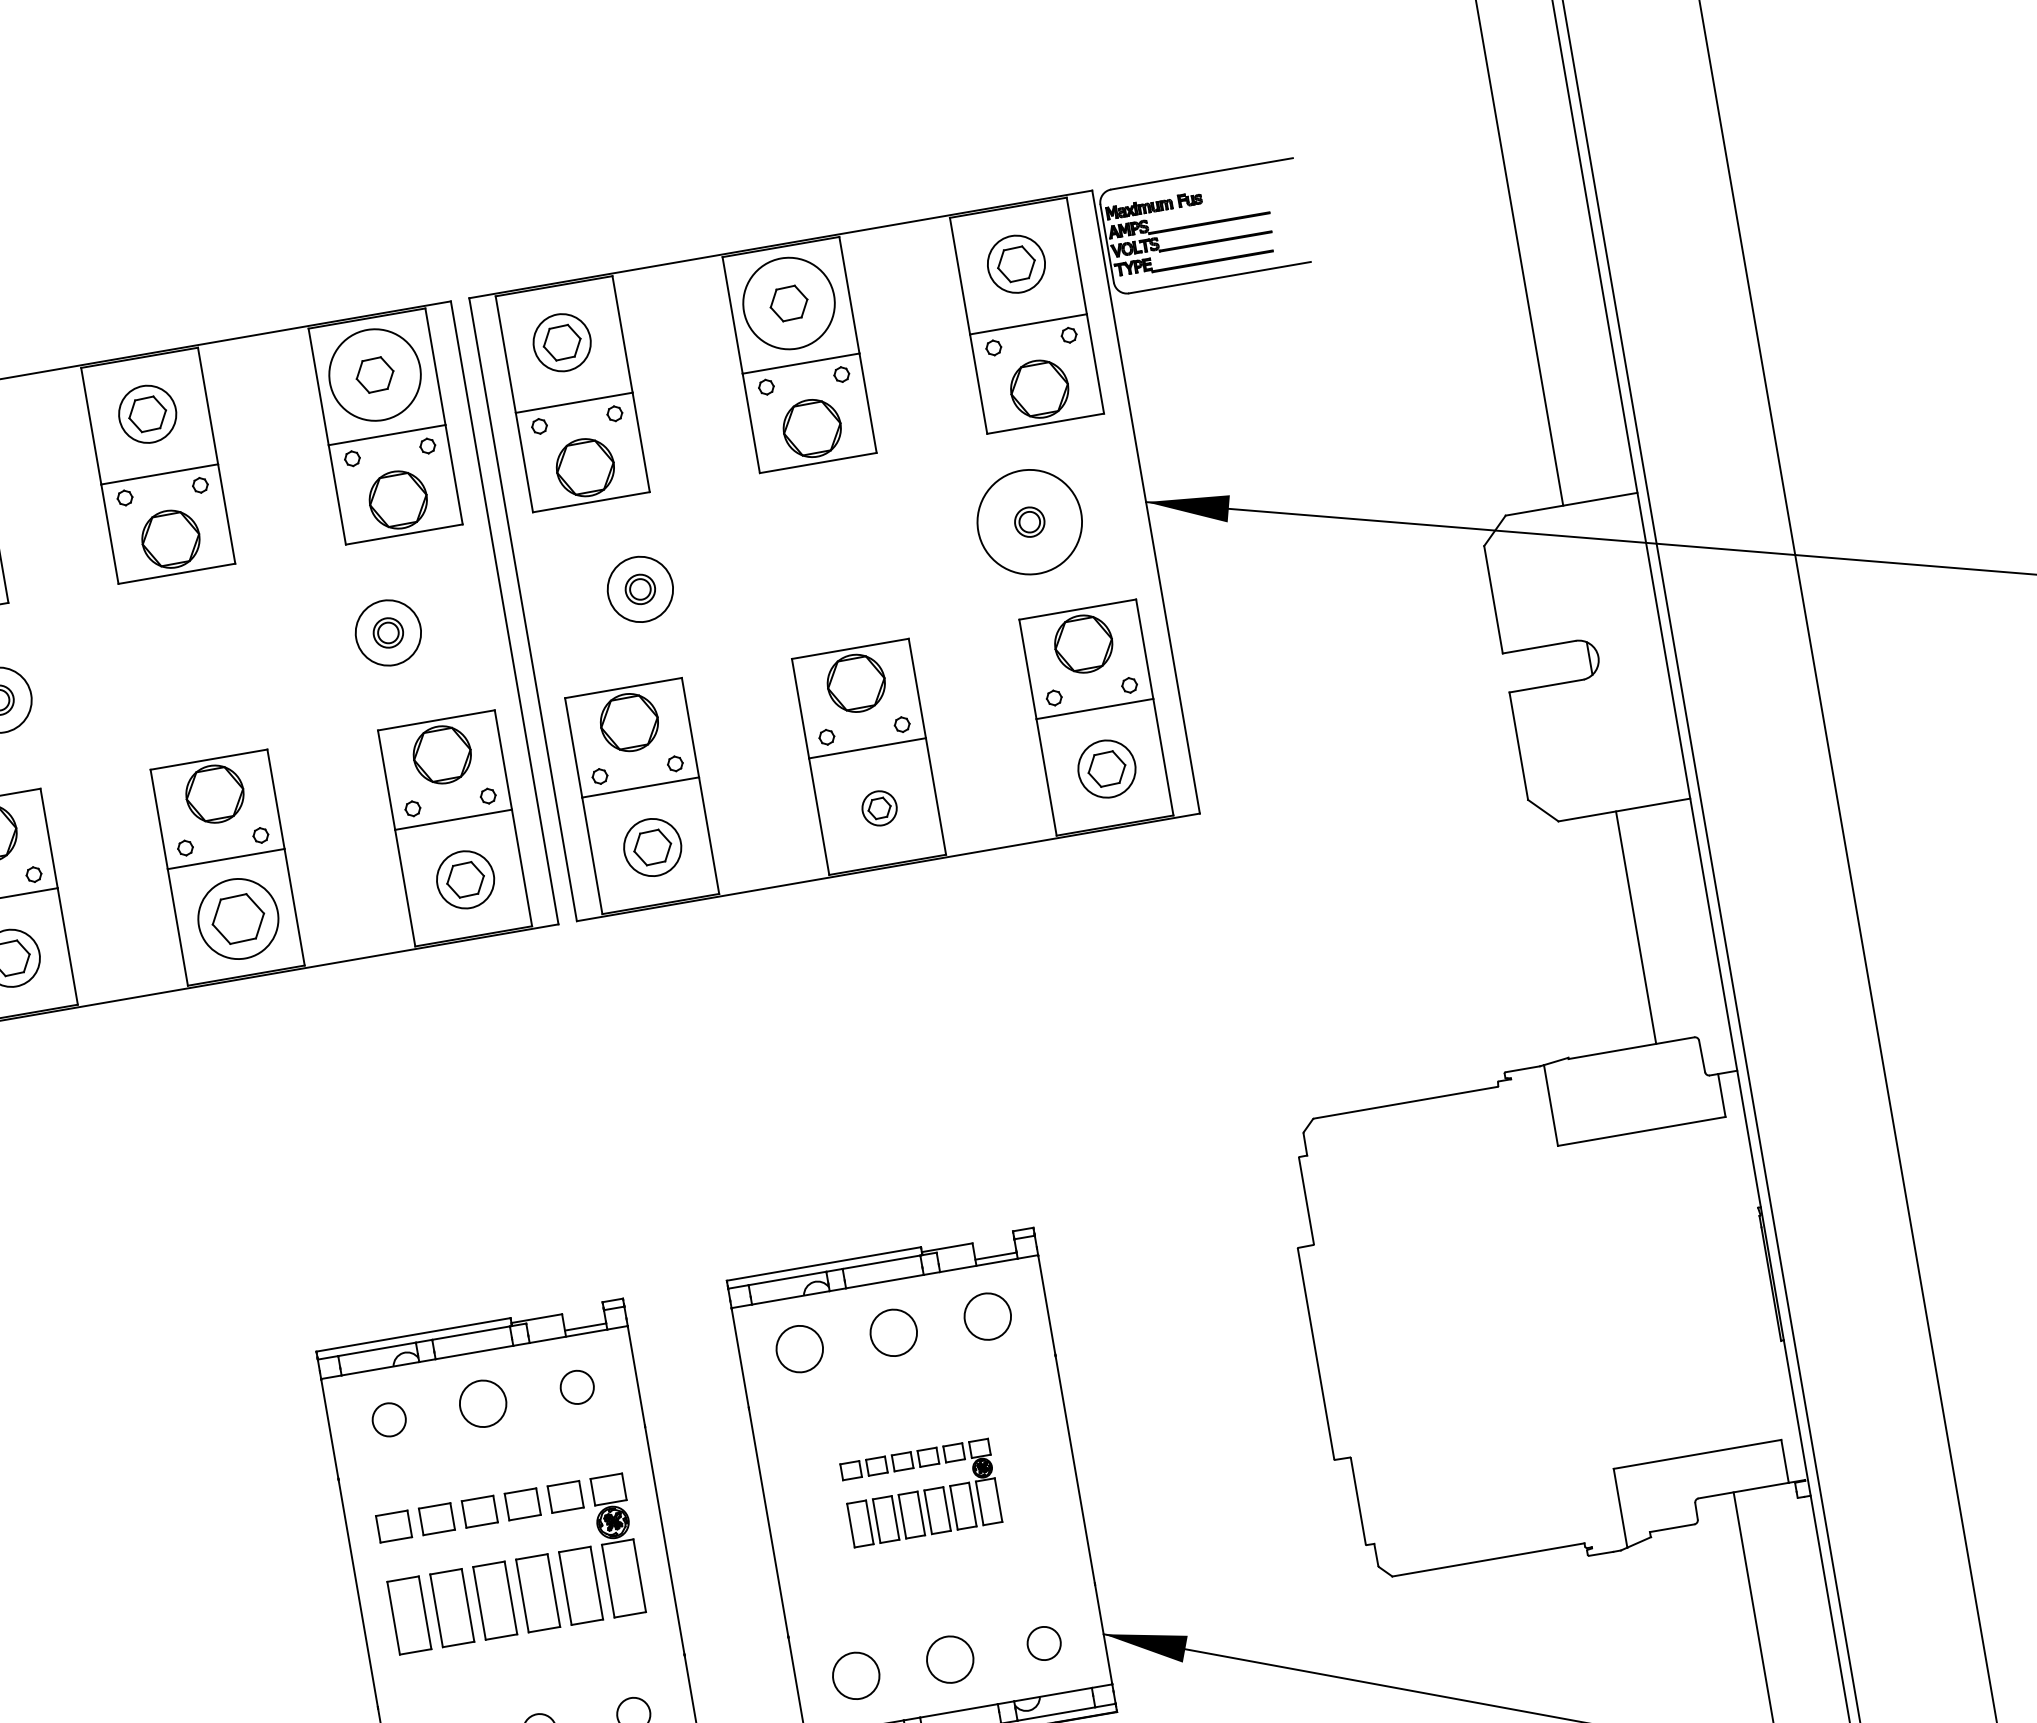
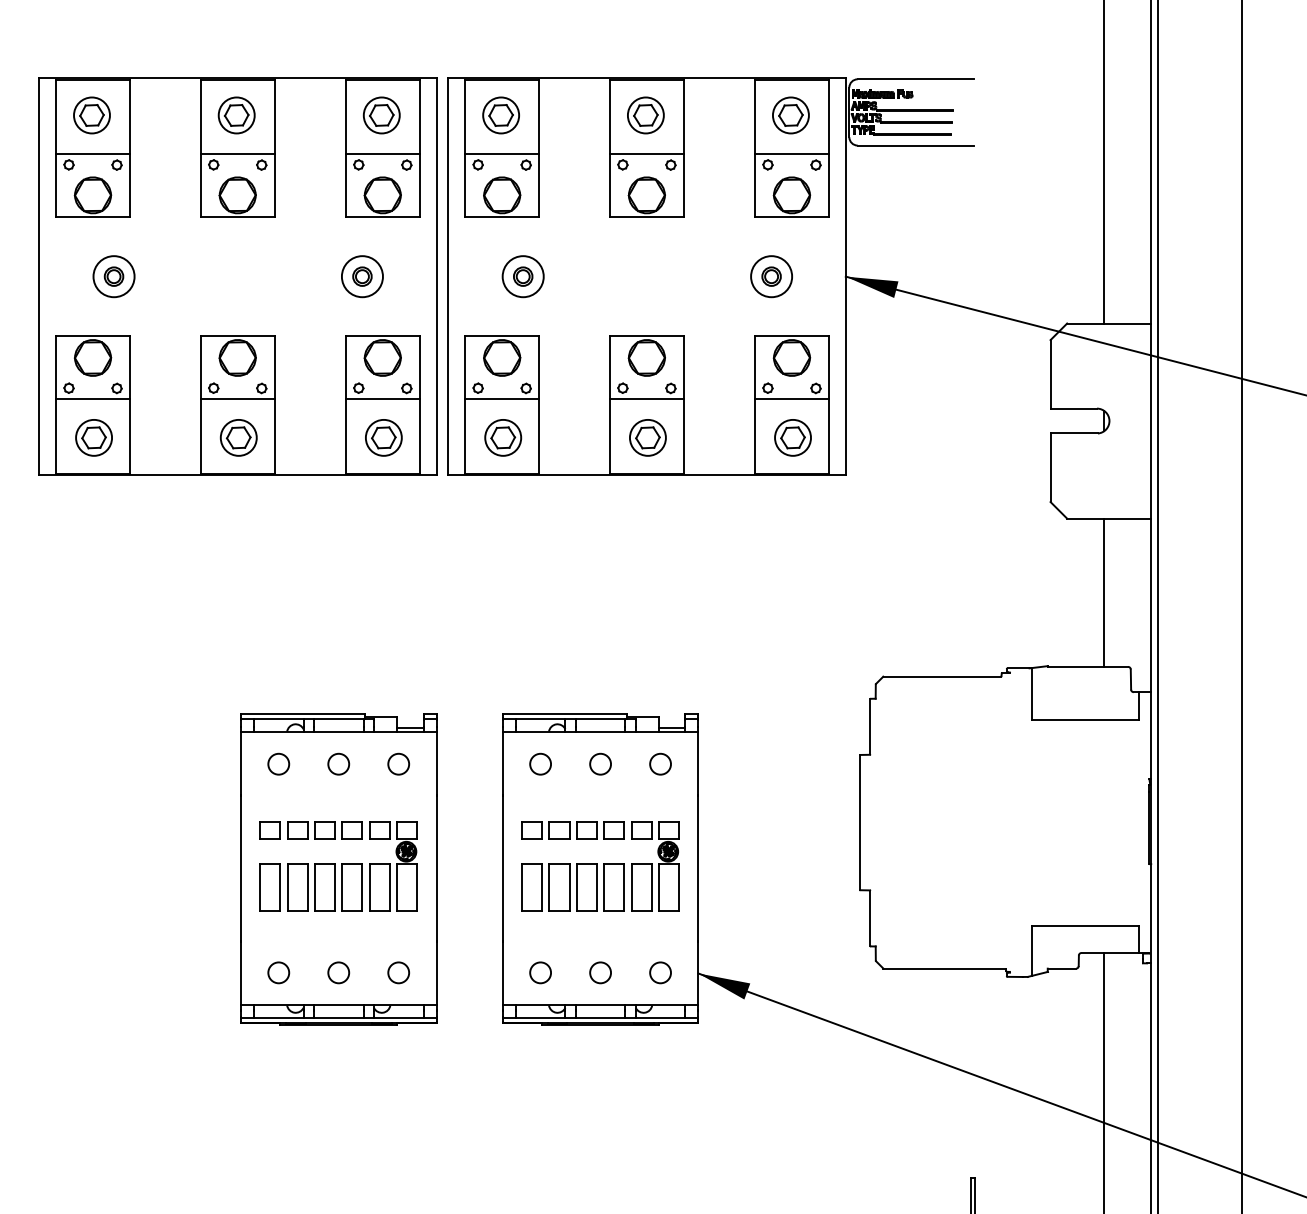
circle: (788, 303) -> (645, 115), size x0.62
circle: (374, 375) -> (381, 115), size x0.62
circle: (1029, 521) -> (771, 276), size x0.62
part: (878, 807) -> (647, 437), size x1.67
part: (237, 918) -> (238, 437), size x0.71
circle: (987, 1315) -> (660, 763), size x0.71
circle: (893, 1331) -> (600, 763), size x0.71
circle: (799, 1347) -> (540, 763), size x0.71
circle: (482, 1402) -> (338, 763), size x0.71
part: (921, 1493) -> (600, 866), size x1.67
circle: (949, 1659) -> (600, 972), size x0.71
circle: (855, 1675) -> (540, 972), size x0.71

